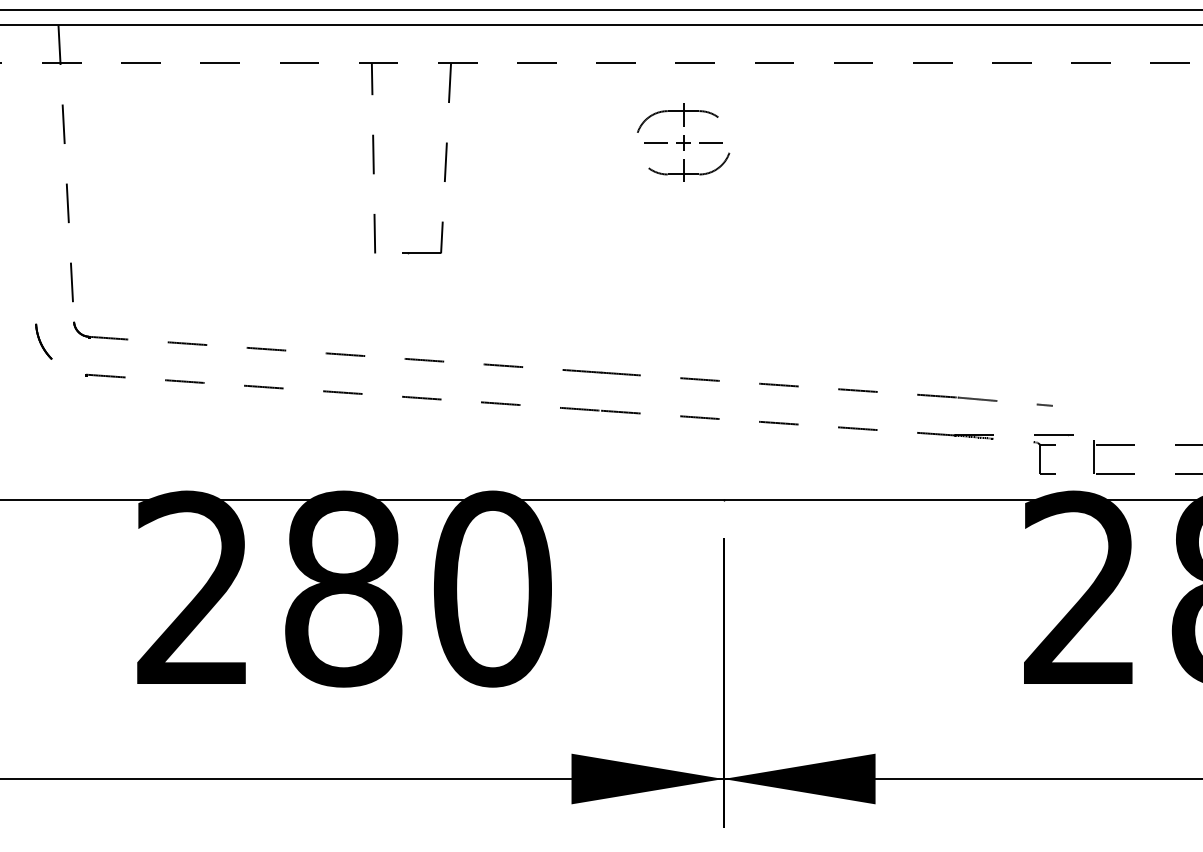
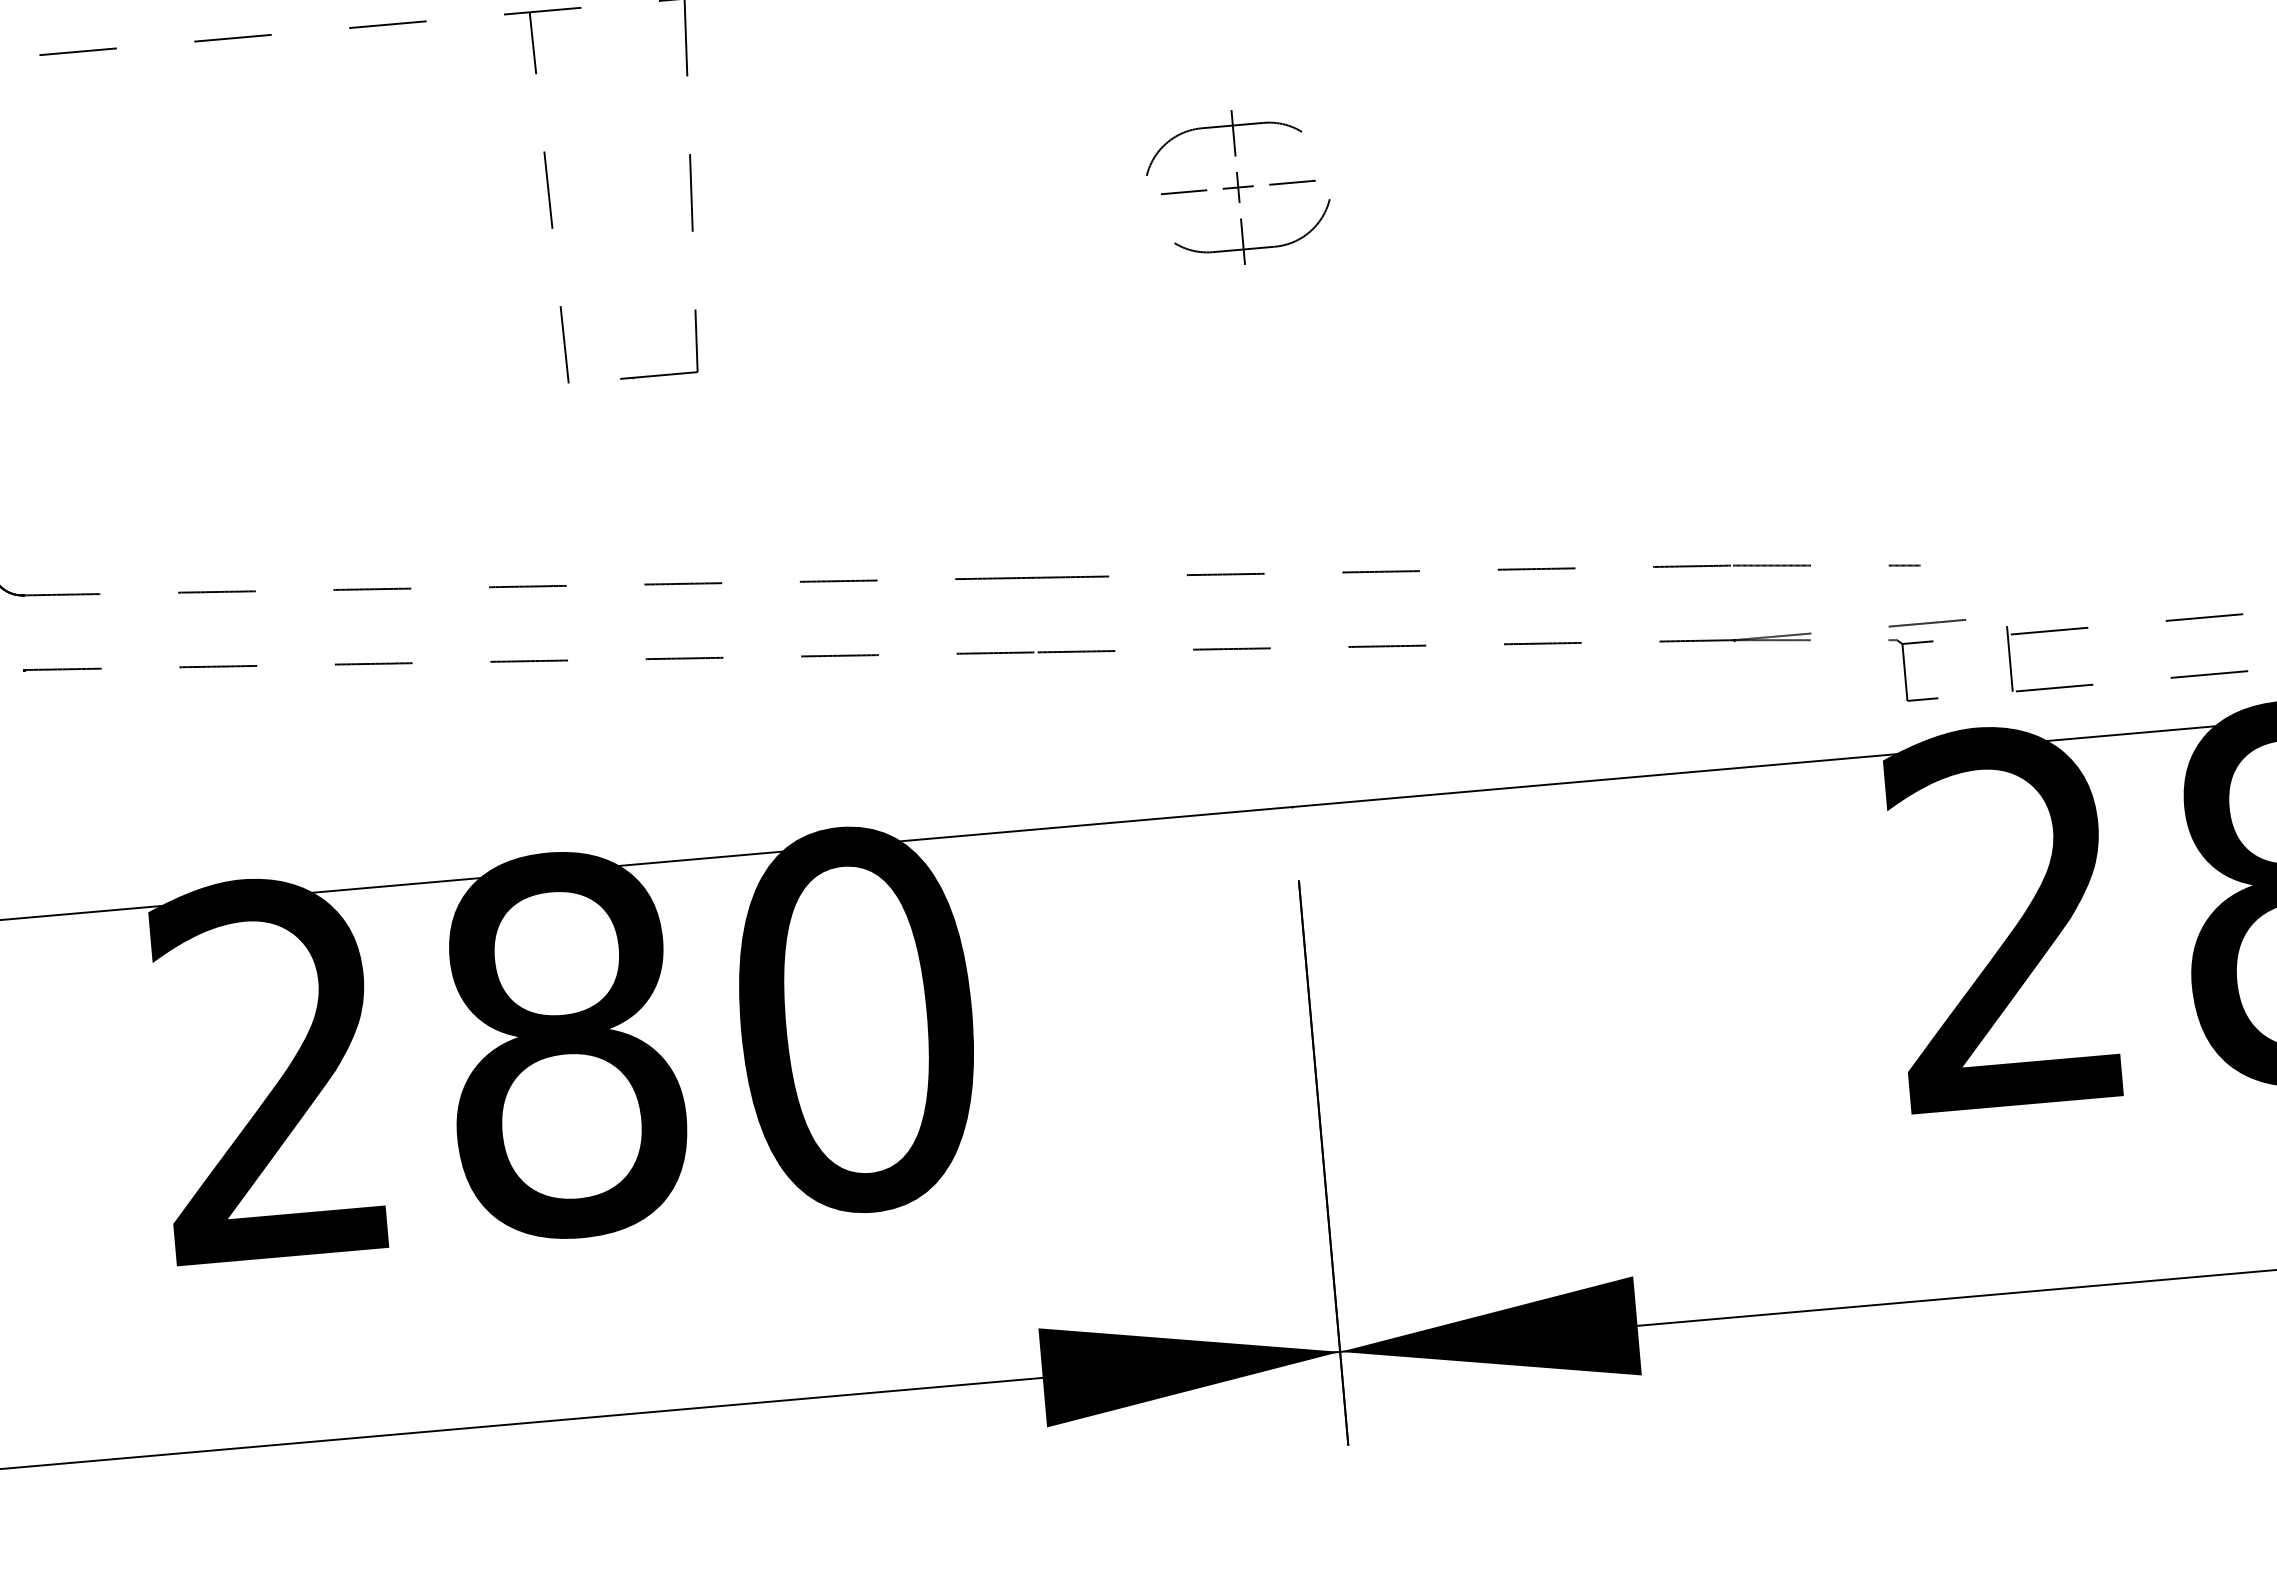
part: (683, 142) -> (1238, 186), moved

